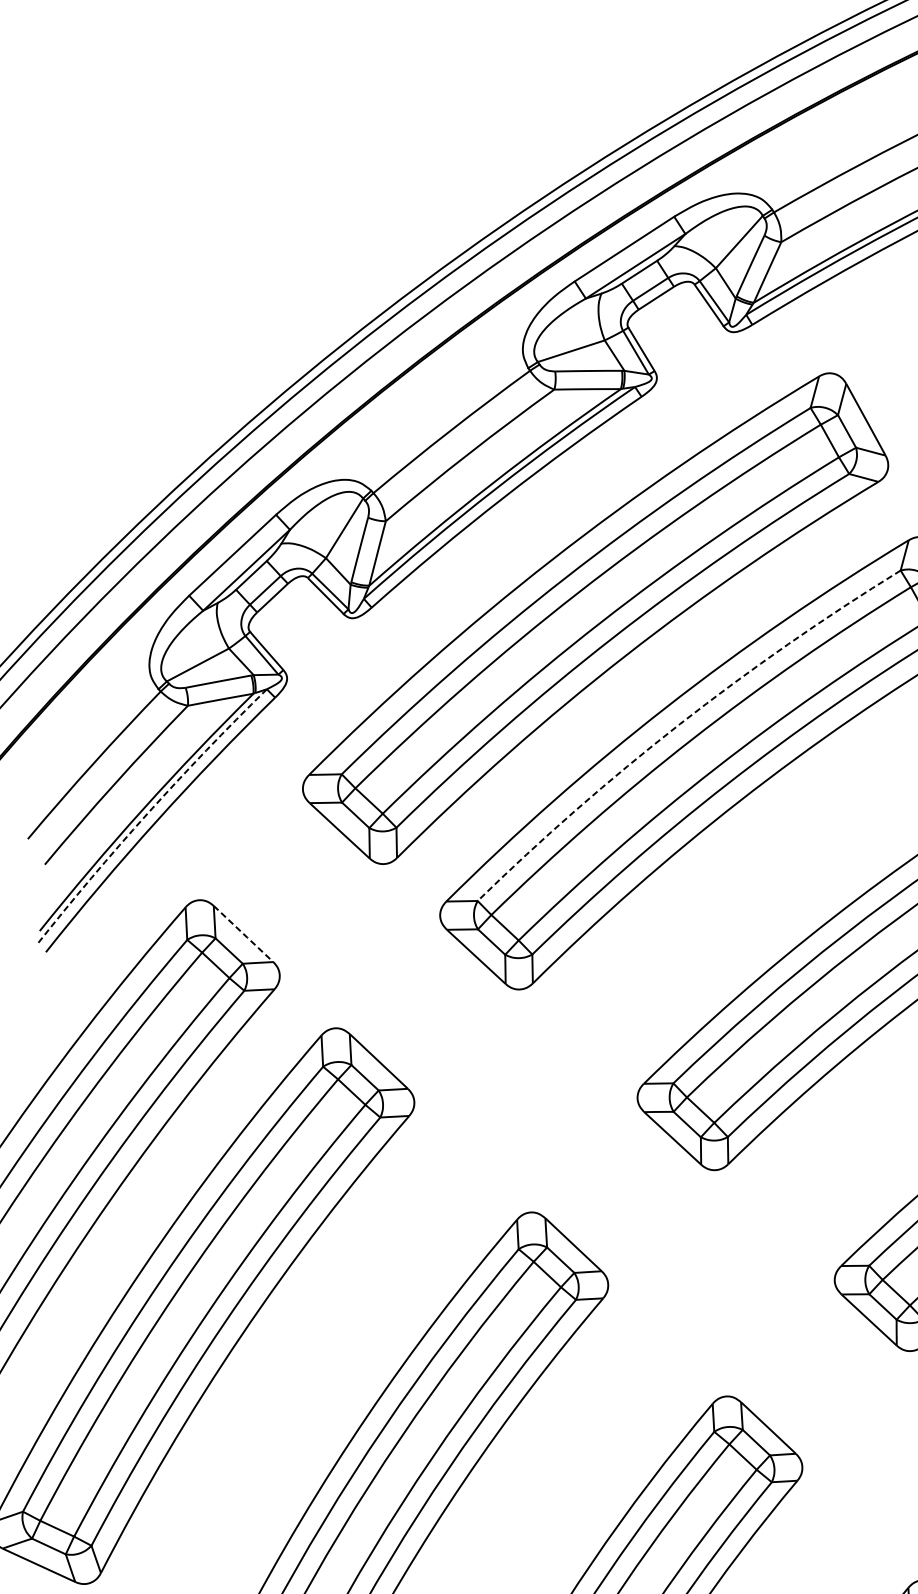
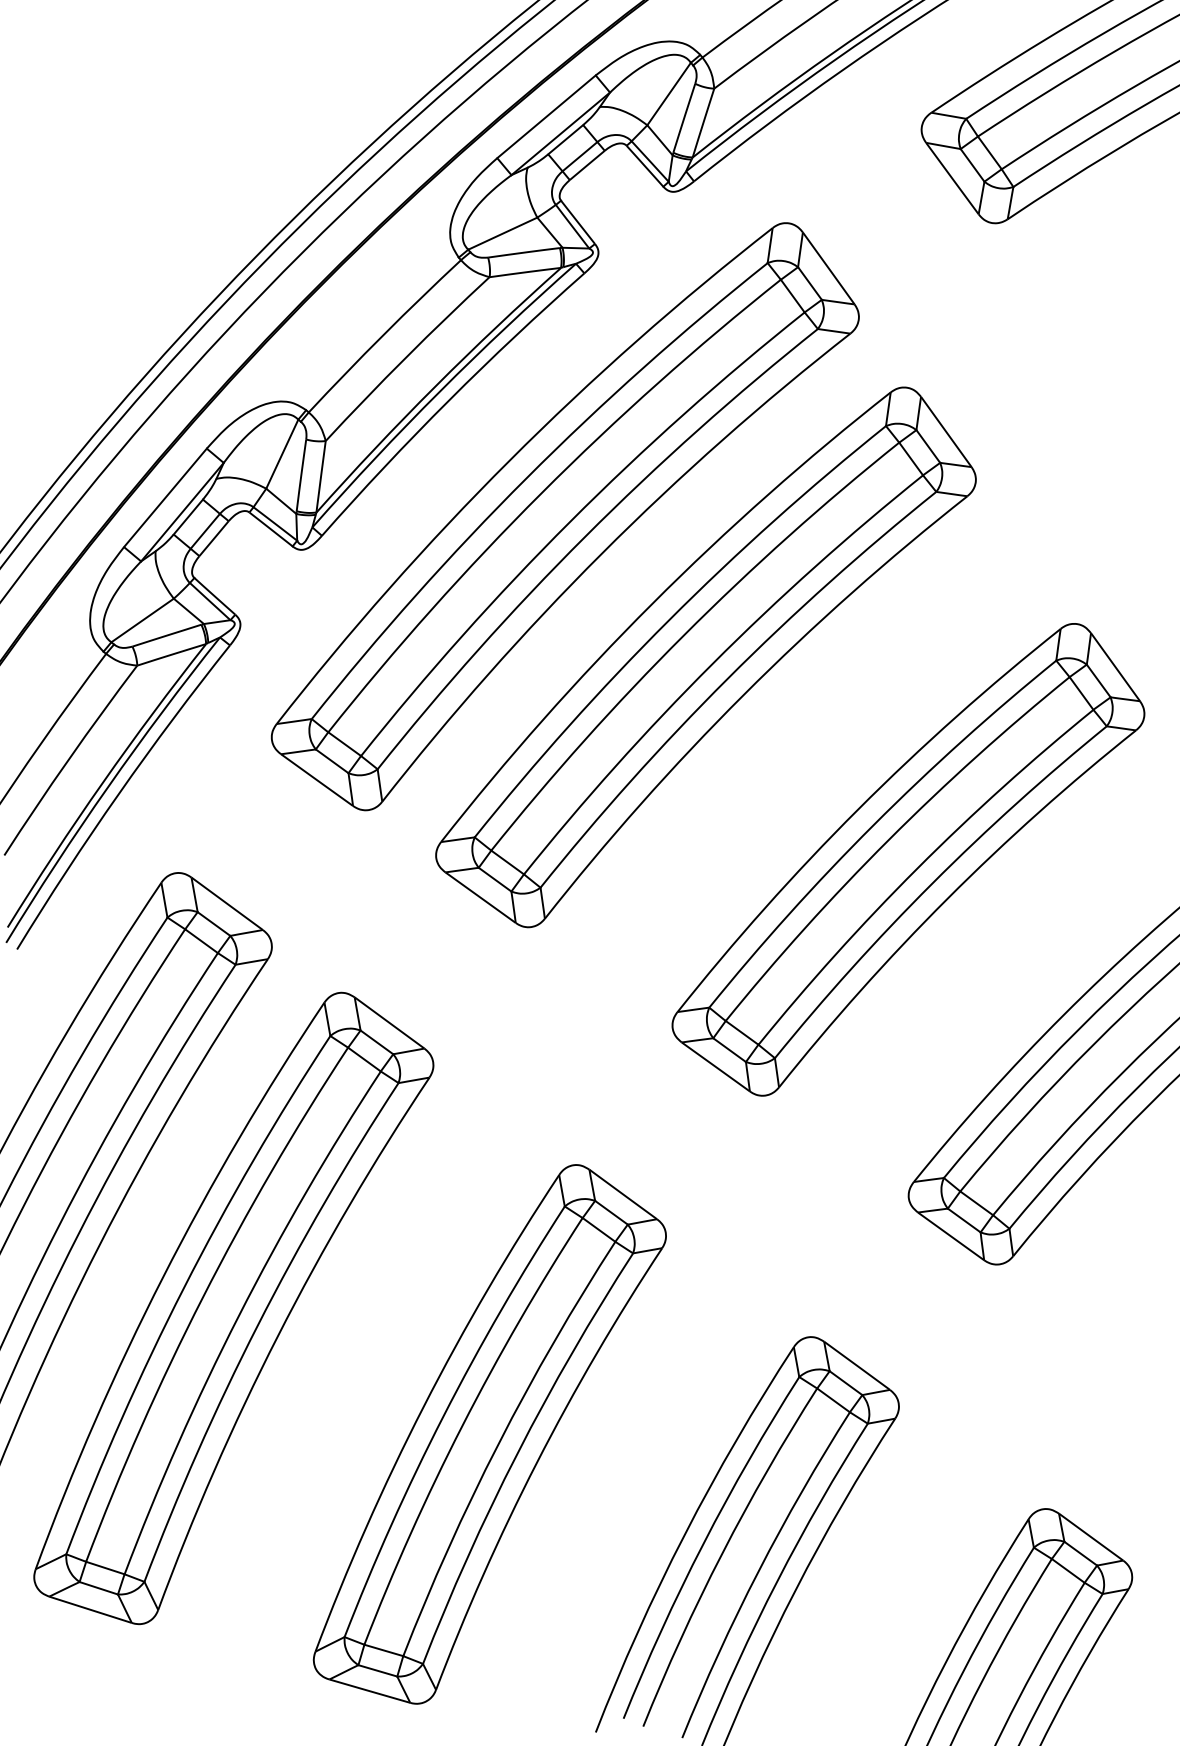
arc: (680, 724) -> (669, 620), dashed -> solid
arc: (148, 813) -> (108, 786), dashed -> solid
line: (243, 934) -> (227, 904), dashed -> solid

